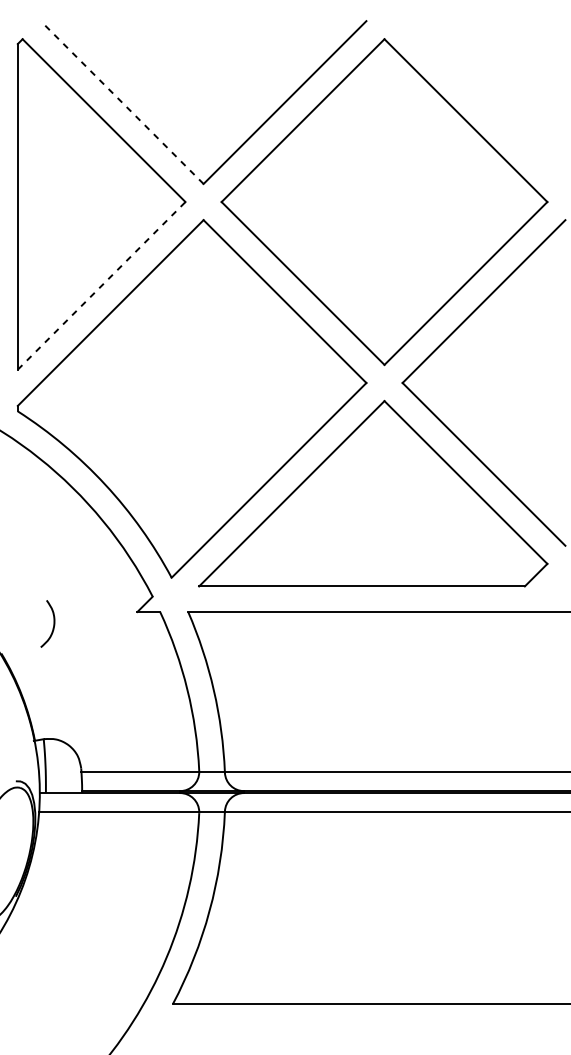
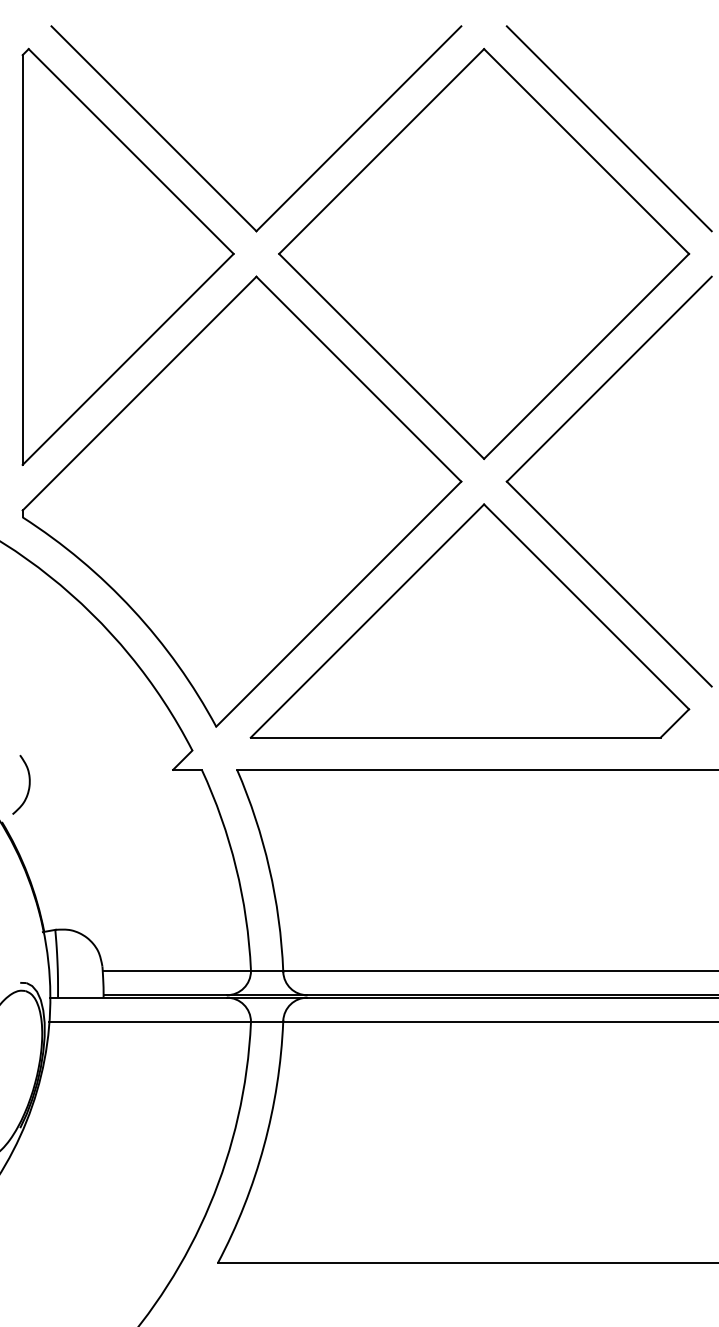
line: (121, 102) -> (153, 128), dashed -> solid
line: (483, 102) -> (608, 128), added
line: (101, 285) -> (128, 359), dashed -> solid
curve: (53, 623) -> (28, 784), moved

